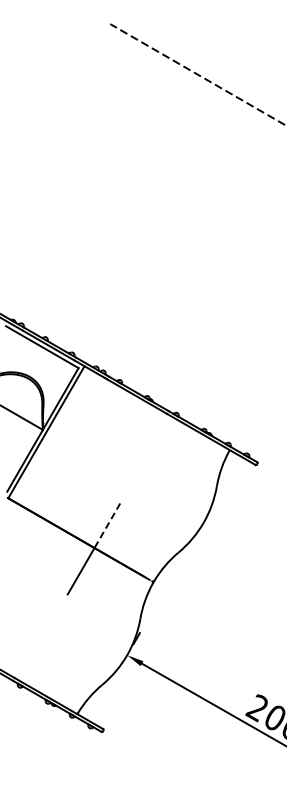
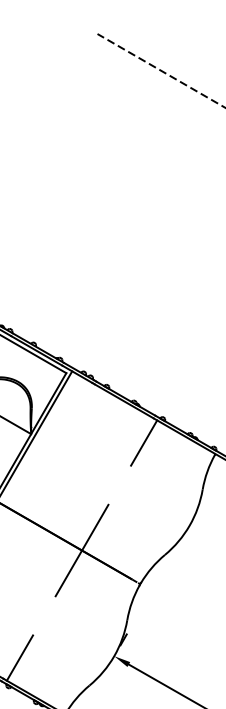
line: (157, 438) -> (144, 442), added
line: (108, 524) -> (95, 527), dashed -> solid
line: (31, 657) -> (19, 658), added

